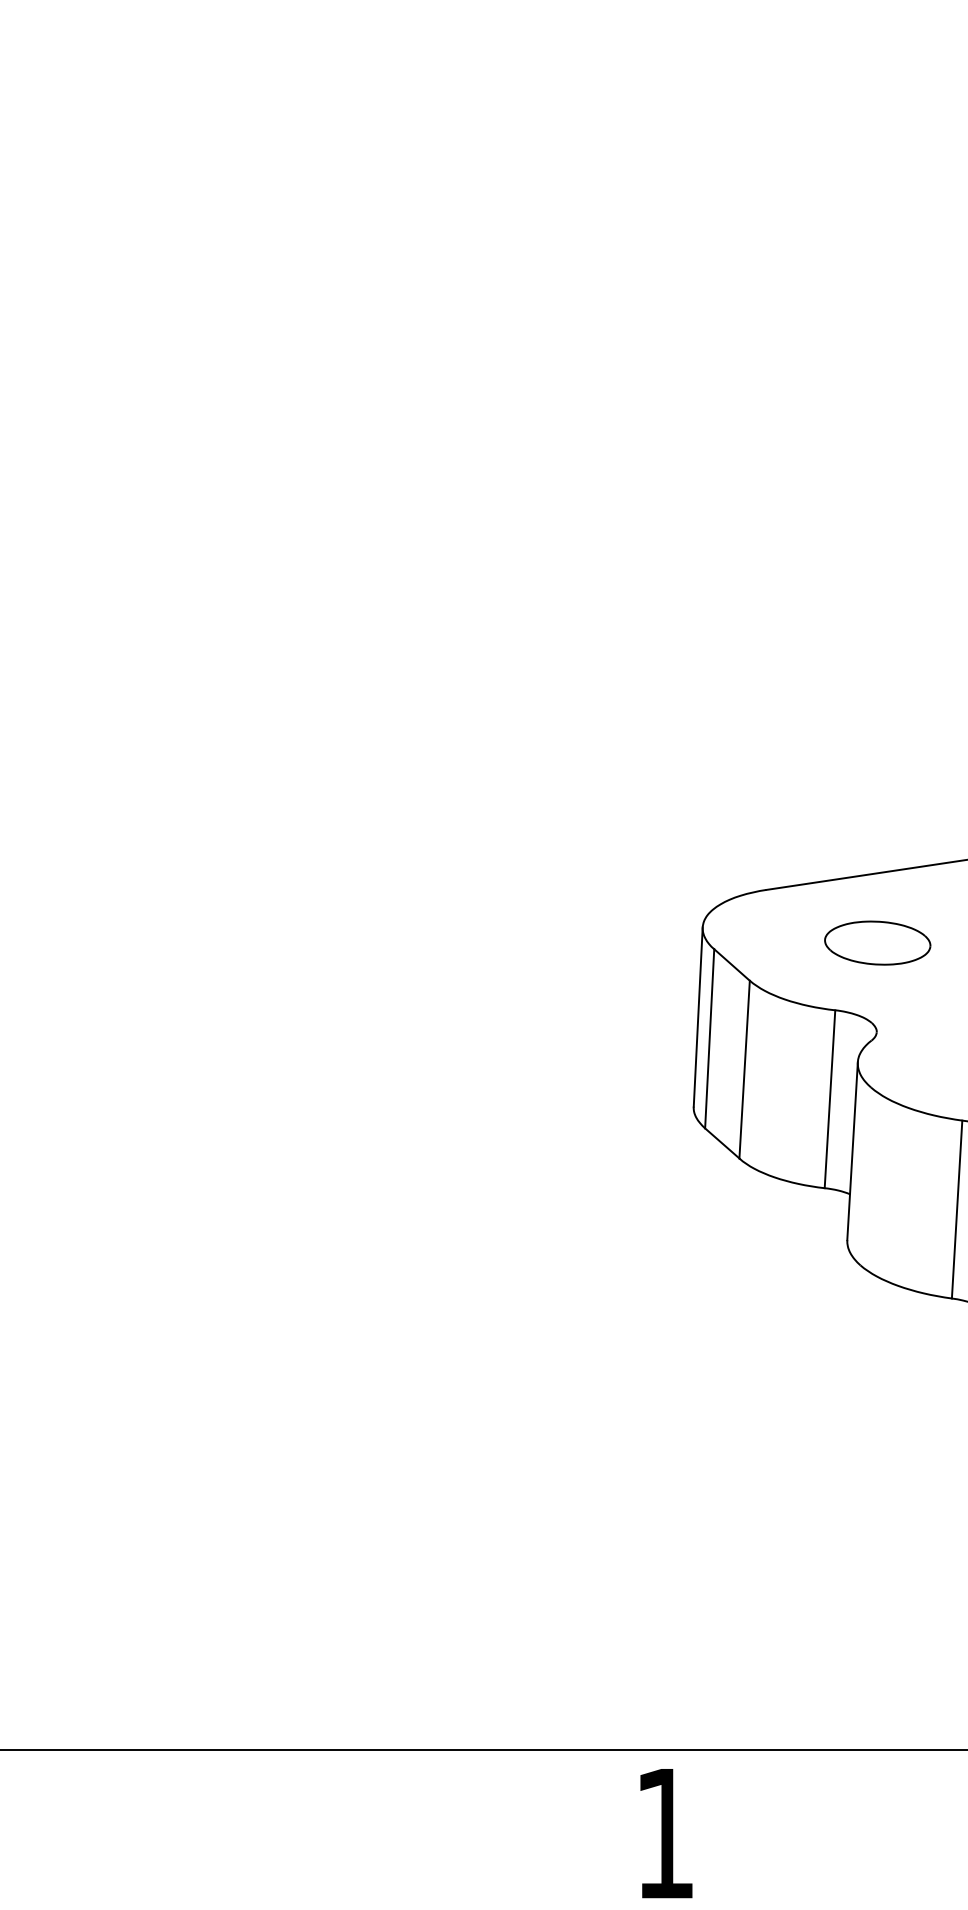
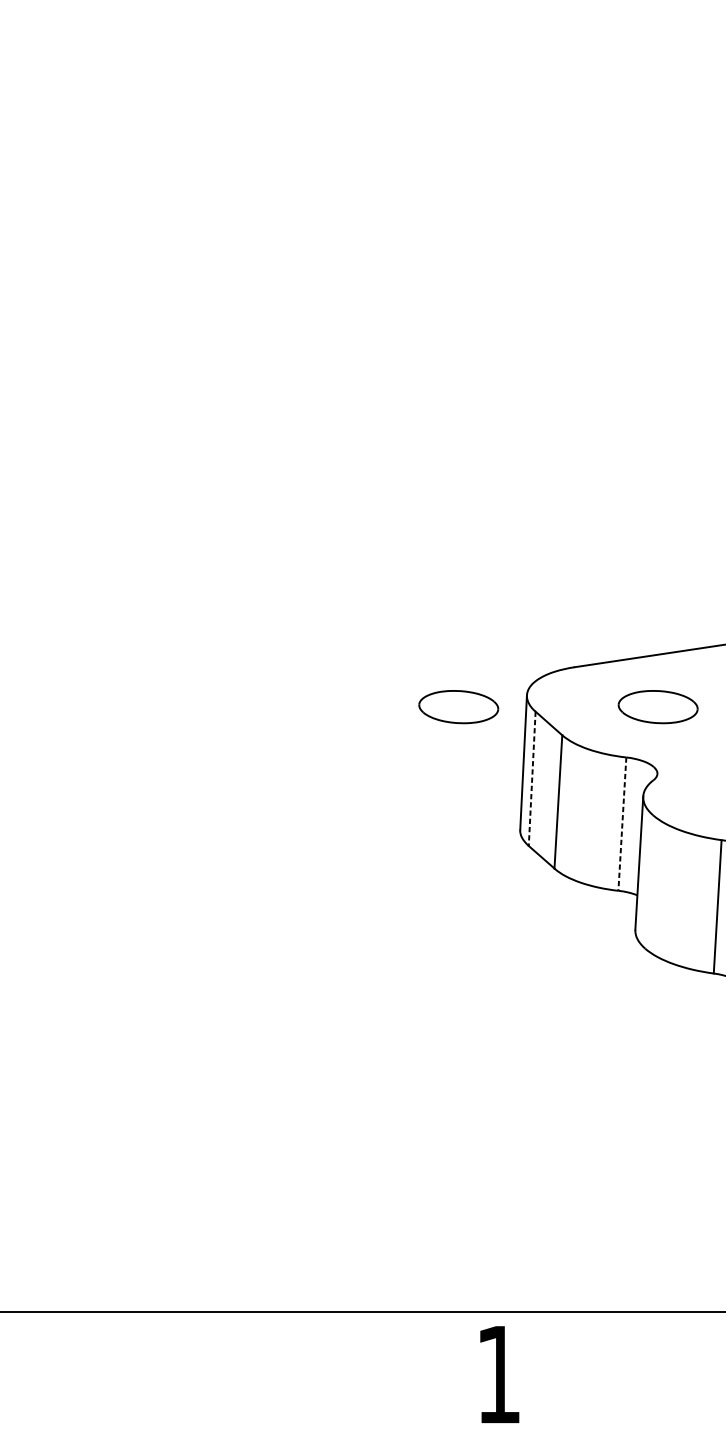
part: (611, 942) -> (458, 706), added
line: (709, 1038) -> (532, 778), solid -> dashed
line: (829, 1099) -> (622, 824), solid -> dashed

